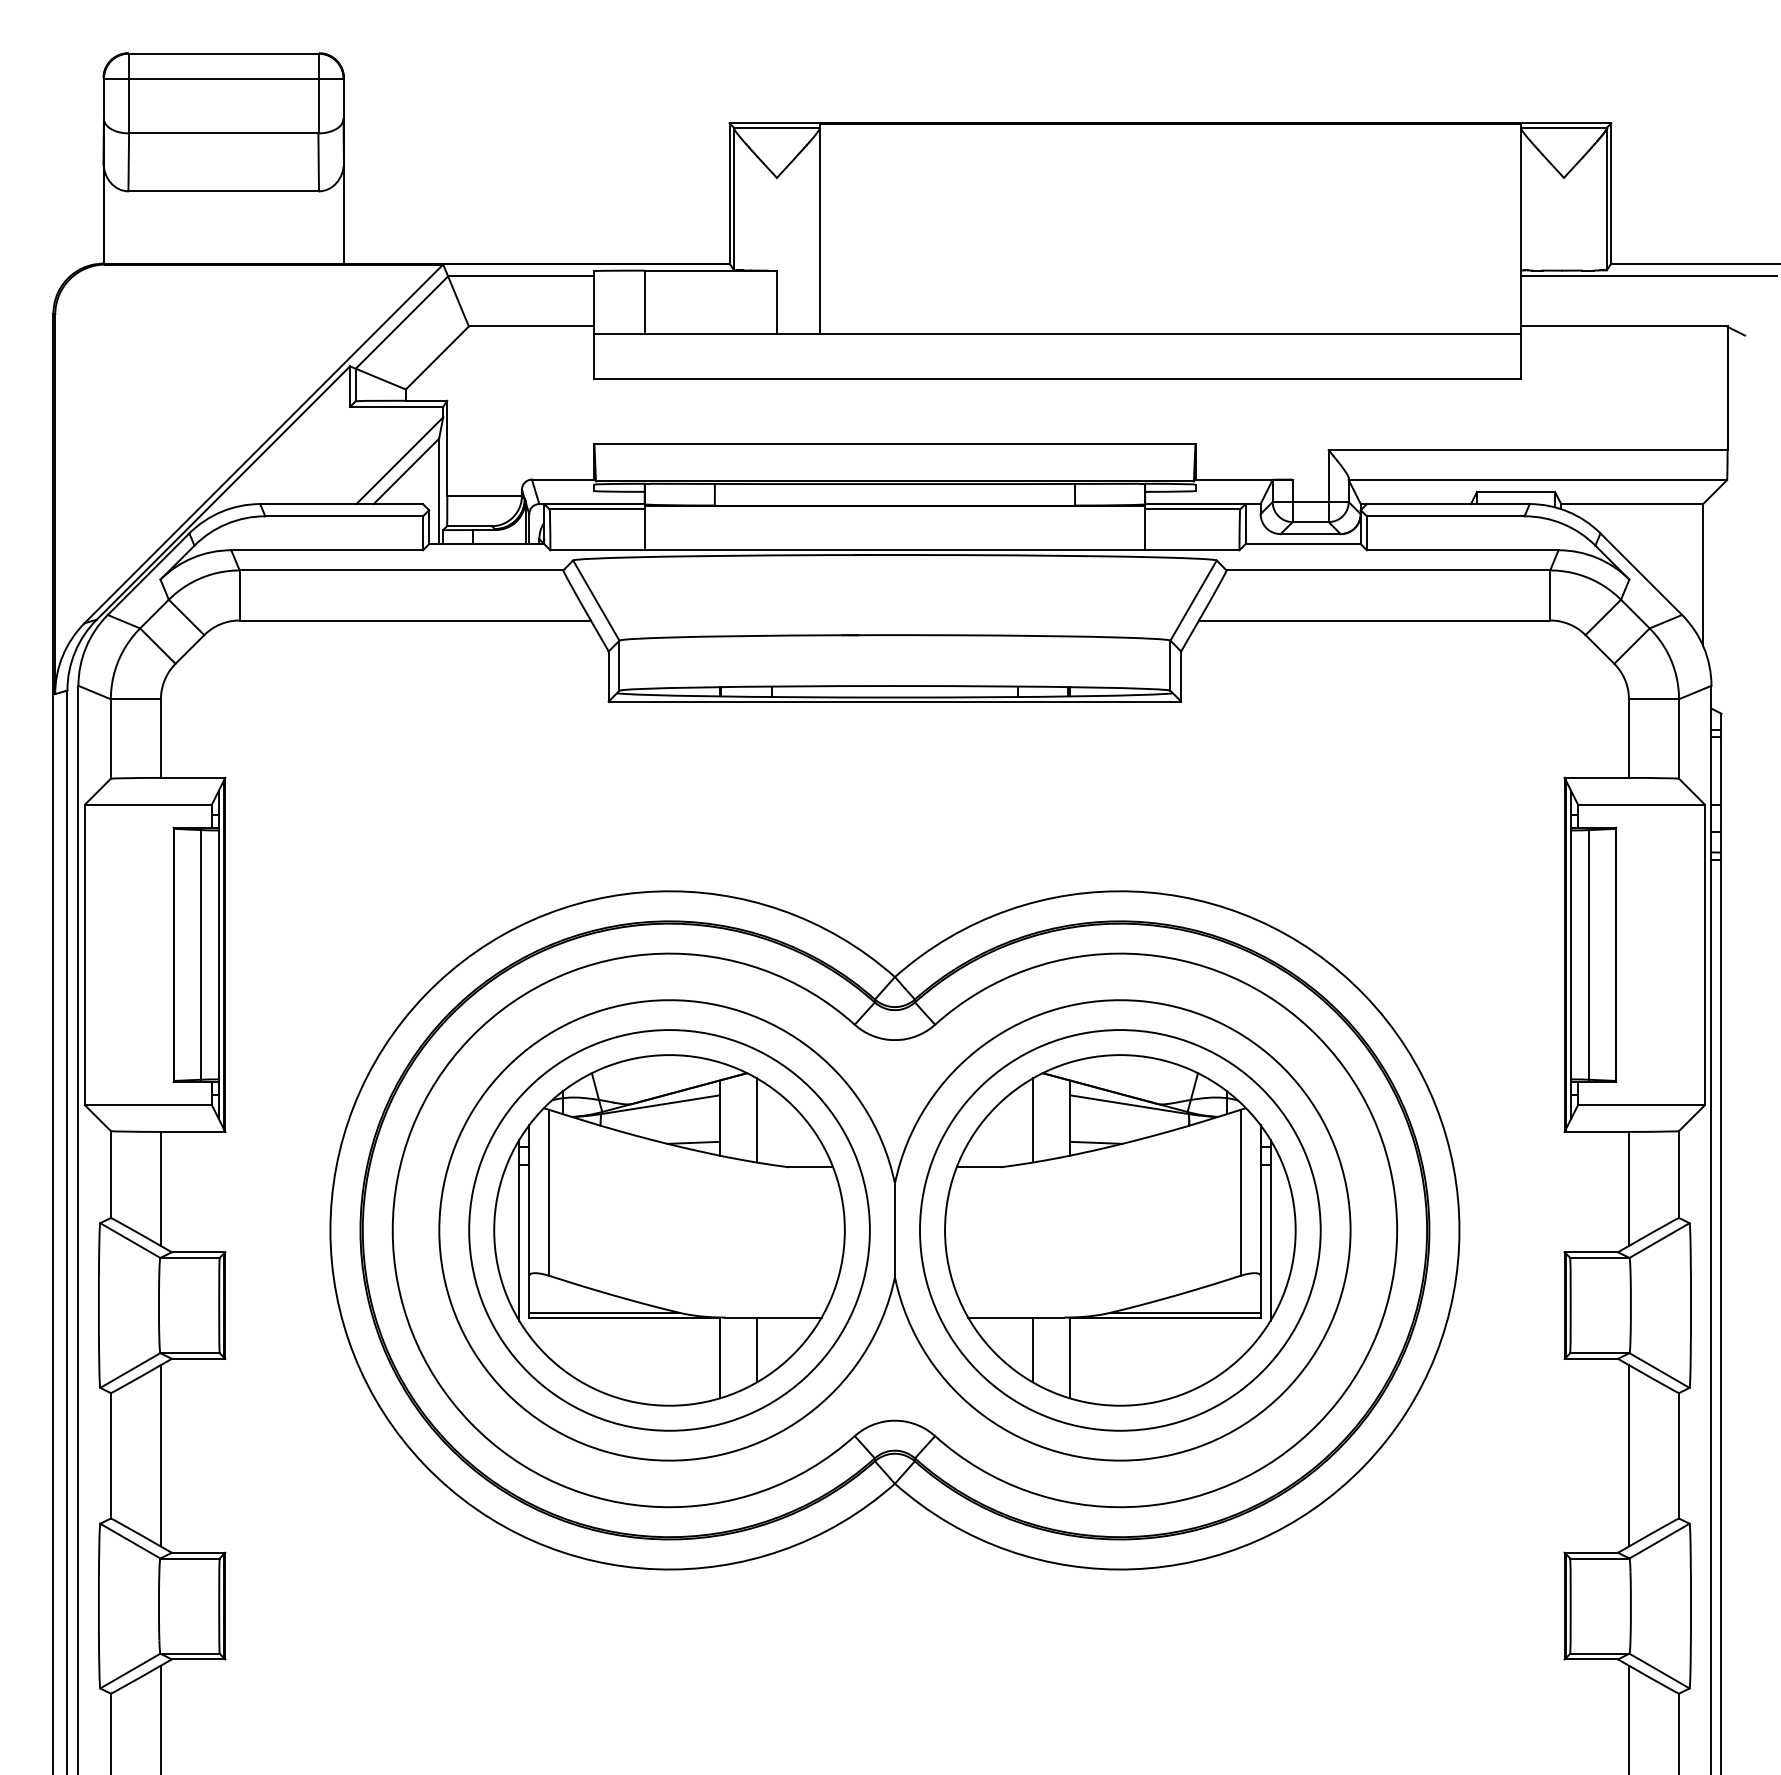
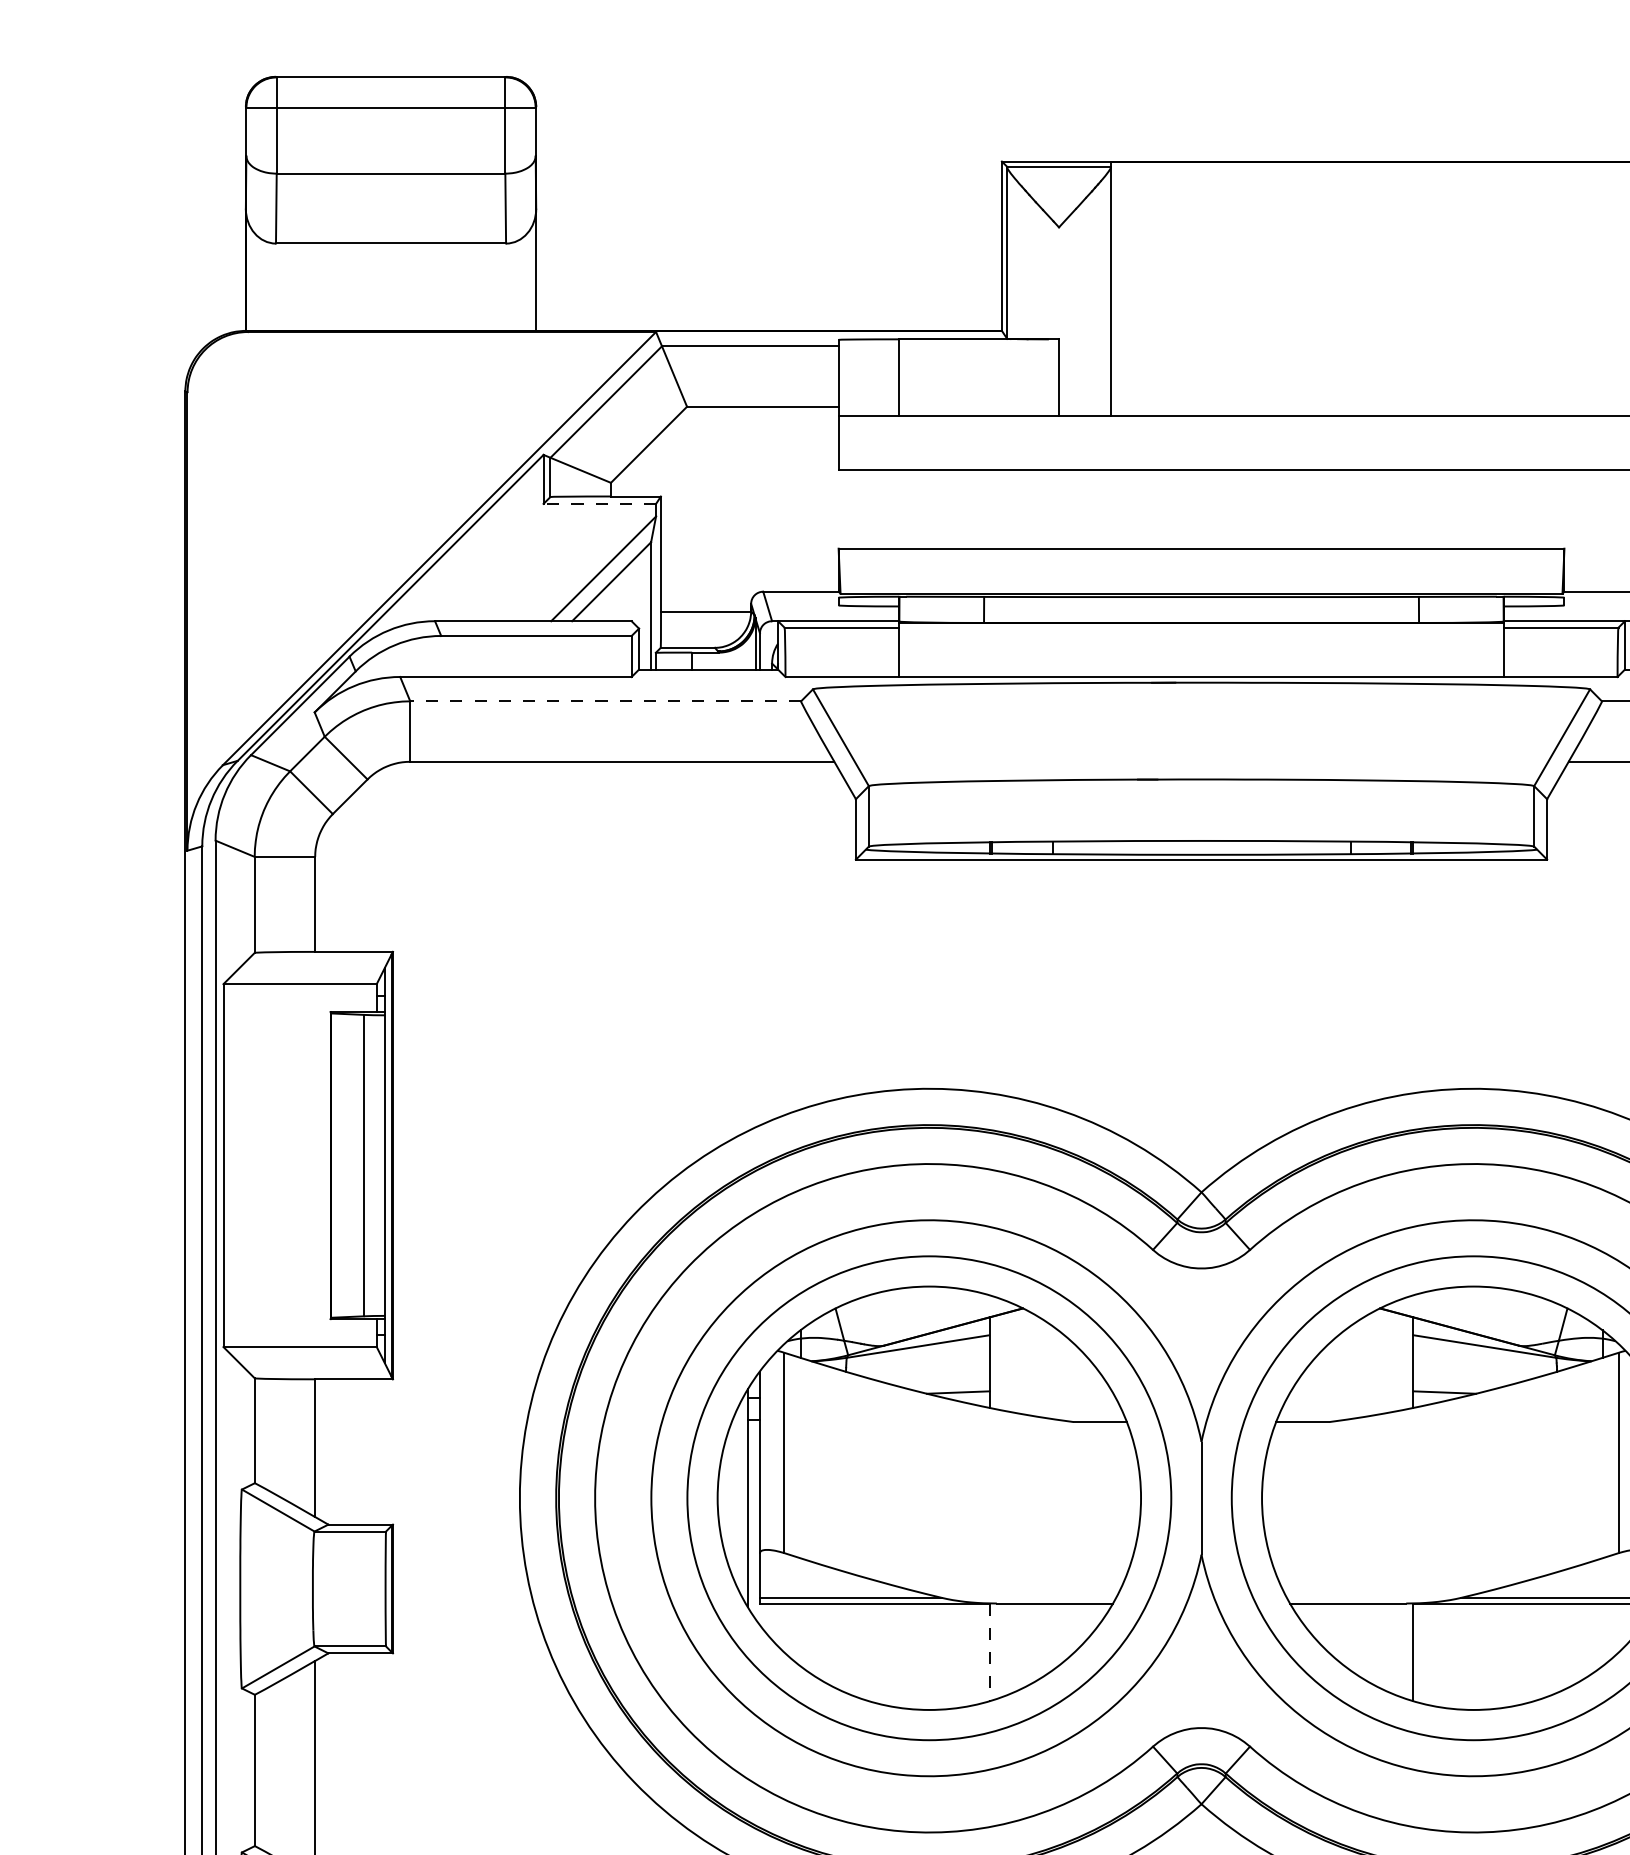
line: (396, 406) -> (599, 503), solid -> dashed
line: (401, 570) -> (605, 701), solid -> dashed
line: (756, 1120) -> (1034, 1365), removed
line: (1033, 1120) -> (1368, 1365), removed
line: (756, 1349) -> (1034, 1642), removed
line: (1033, 1349) -> (1368, 1642), removed
line: (719, 1358) -> (989, 1652), solid -> dashed

